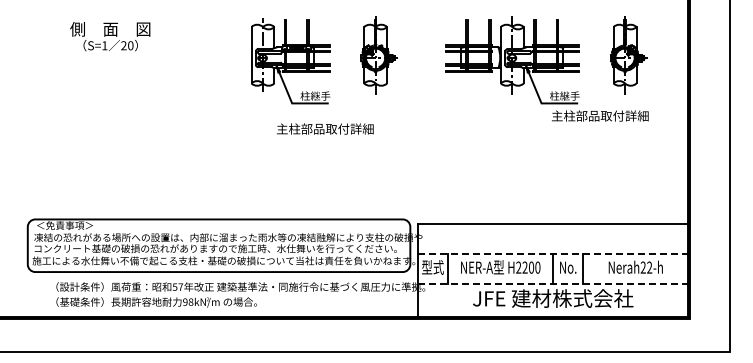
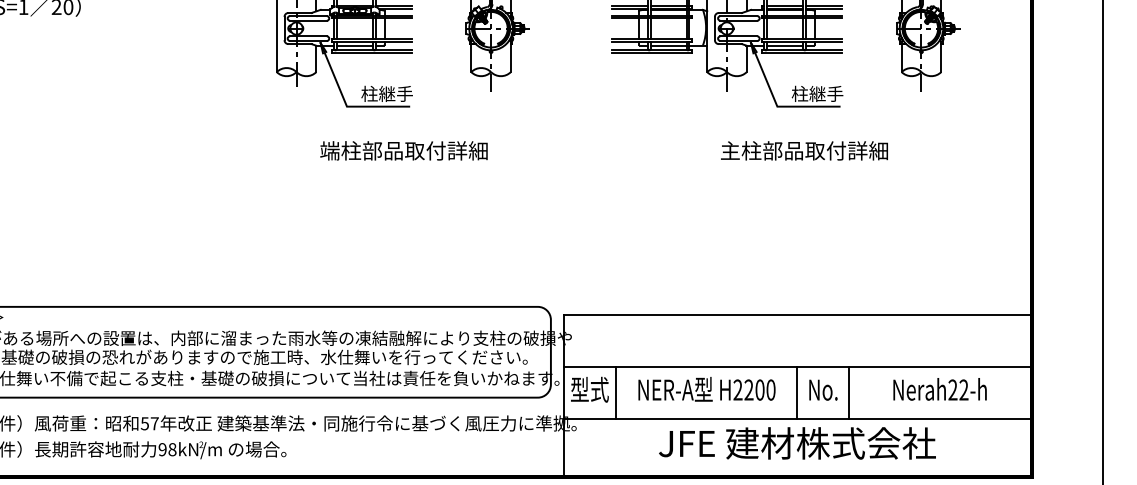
text: (600, 115) -> (804, 149), moved
text: (281, 128) -> (328, 149), 主柱部品取付詳細 -> 端柱部品取付詳細
line: (553, 254) -> (797, 367), dashed -> solid
line: (553, 284) -> (797, 419), dashed -> solid

